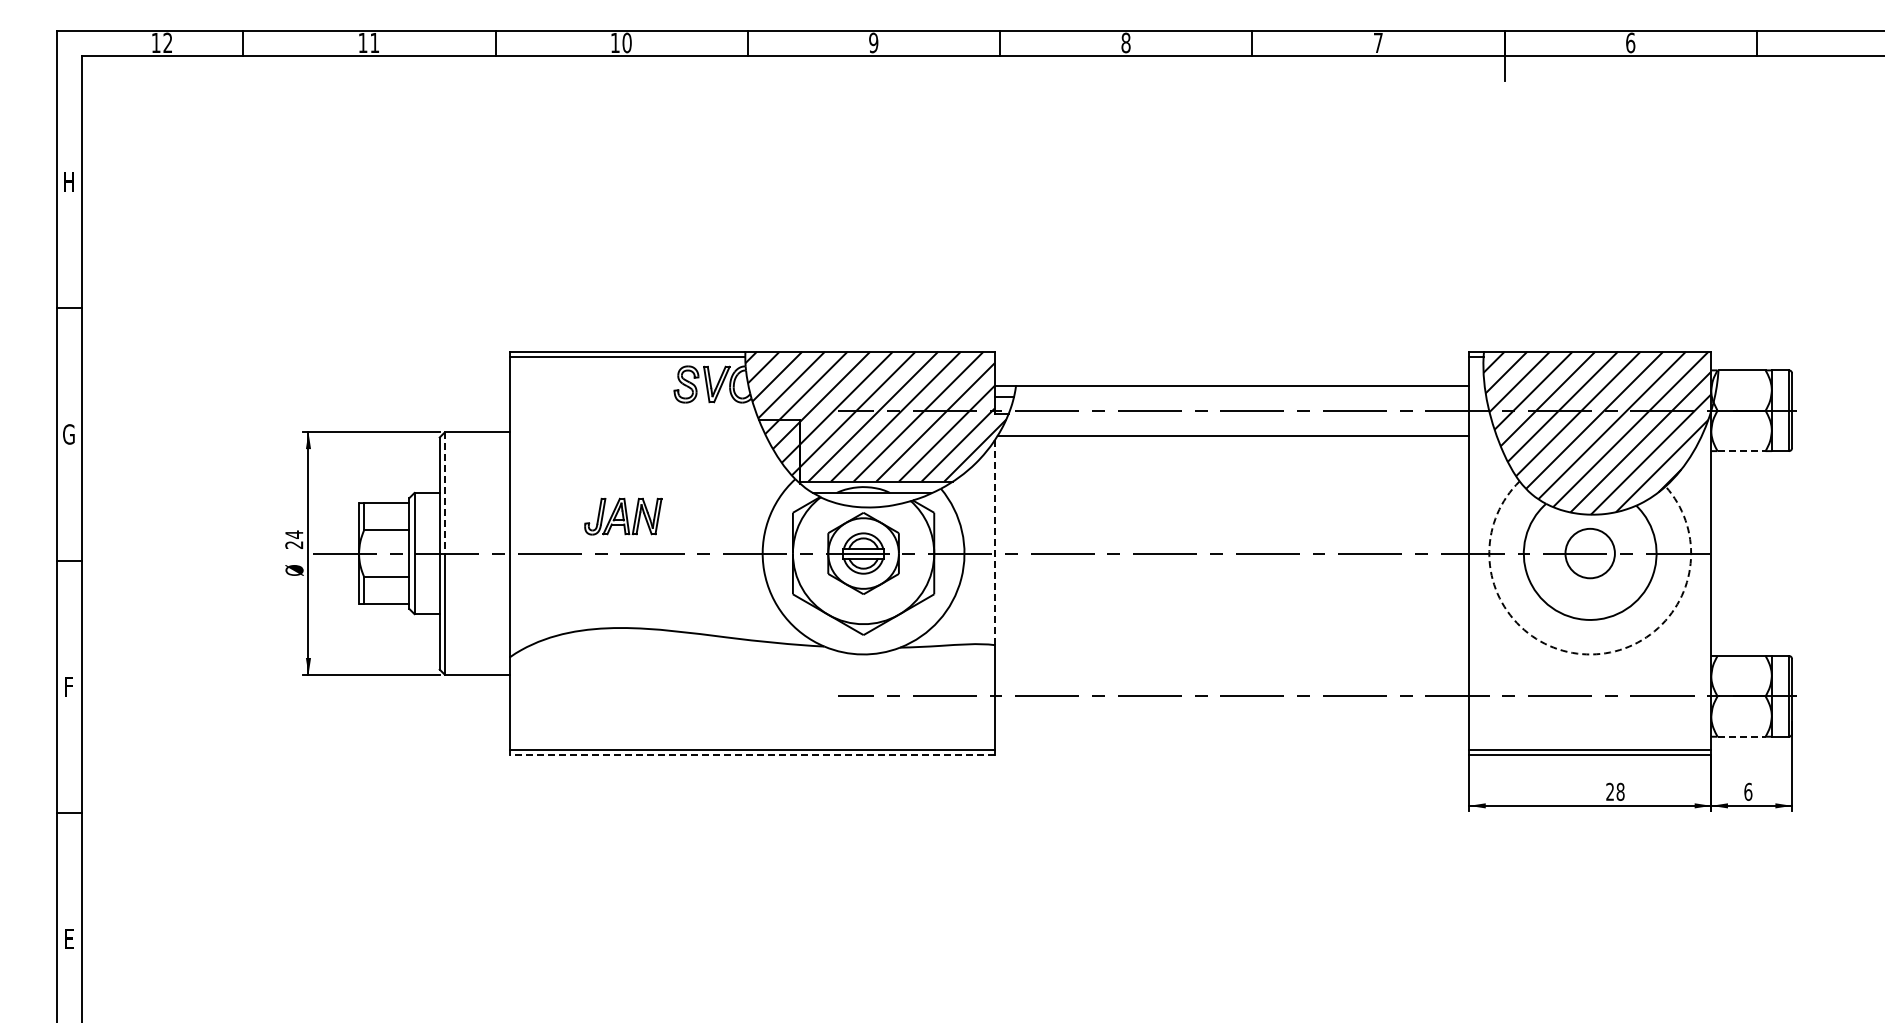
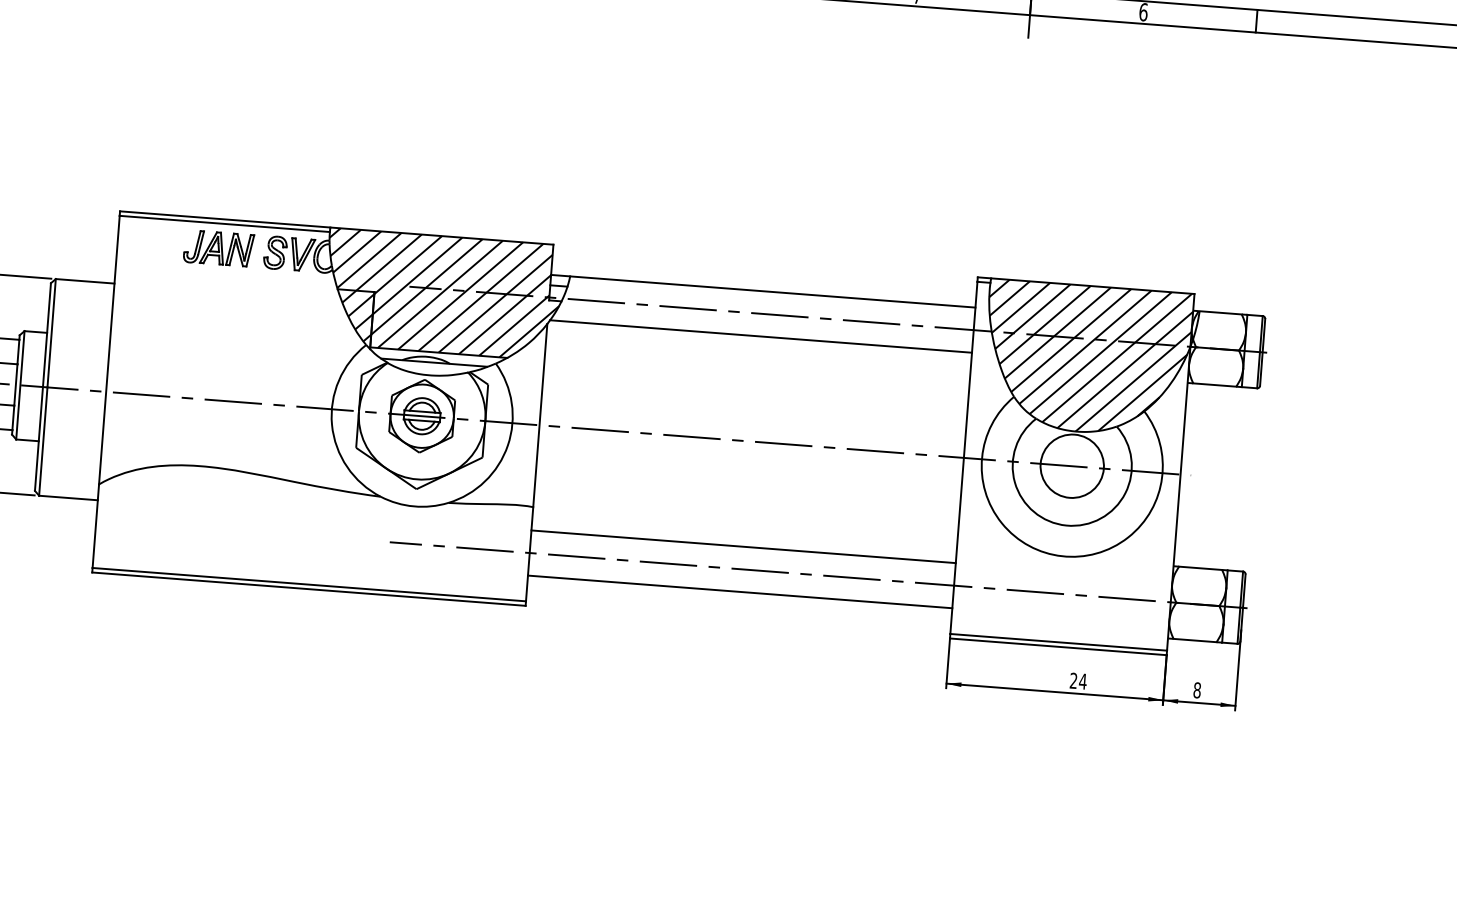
line: (1742, 451) -> (1215, 385), dashed -> solid
line: (444, 493) -> (51, 333), dashed -> solid
part: (623, 516) -> (219, 248), moved
line: (994, 543) -> (539, 416), dashed -> solid
circle: (1589, 553) -> (1071, 466), size x1.43
arc: (1586, 654) -> (1061, 556), dashed -> solid
line: (1231, 671) -> (743, 547), added
line: (1231, 721) -> (739, 591), added
line: (1742, 736) -> (1195, 640), dashed -> solid
line: (752, 755) -> (308, 589), dashed -> solid
text: (1620, 791) -> (1082, 681), 28 -> 24
text: (1748, 791) -> (1197, 690), 6 -> 8

